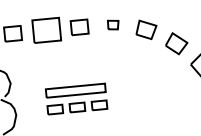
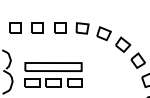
part: (113, 25) -> (82, 28), size x1.67
part: (45, 30) -> (37, 27), size x0.62
part: (76, 98) -> (53, 74), size x1.43

